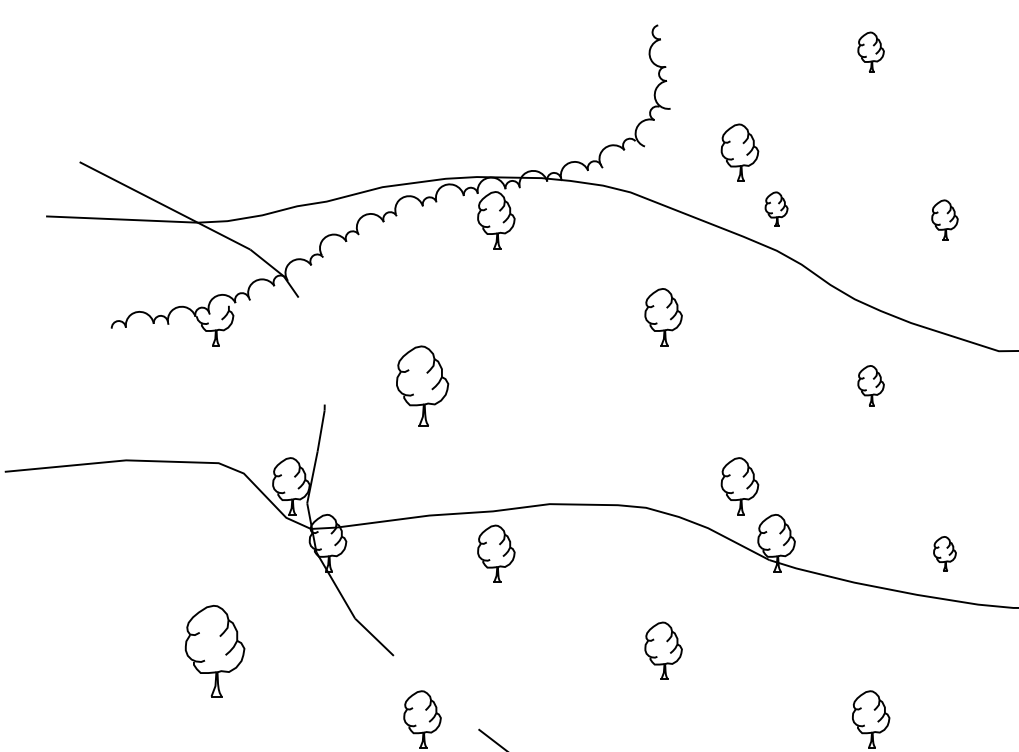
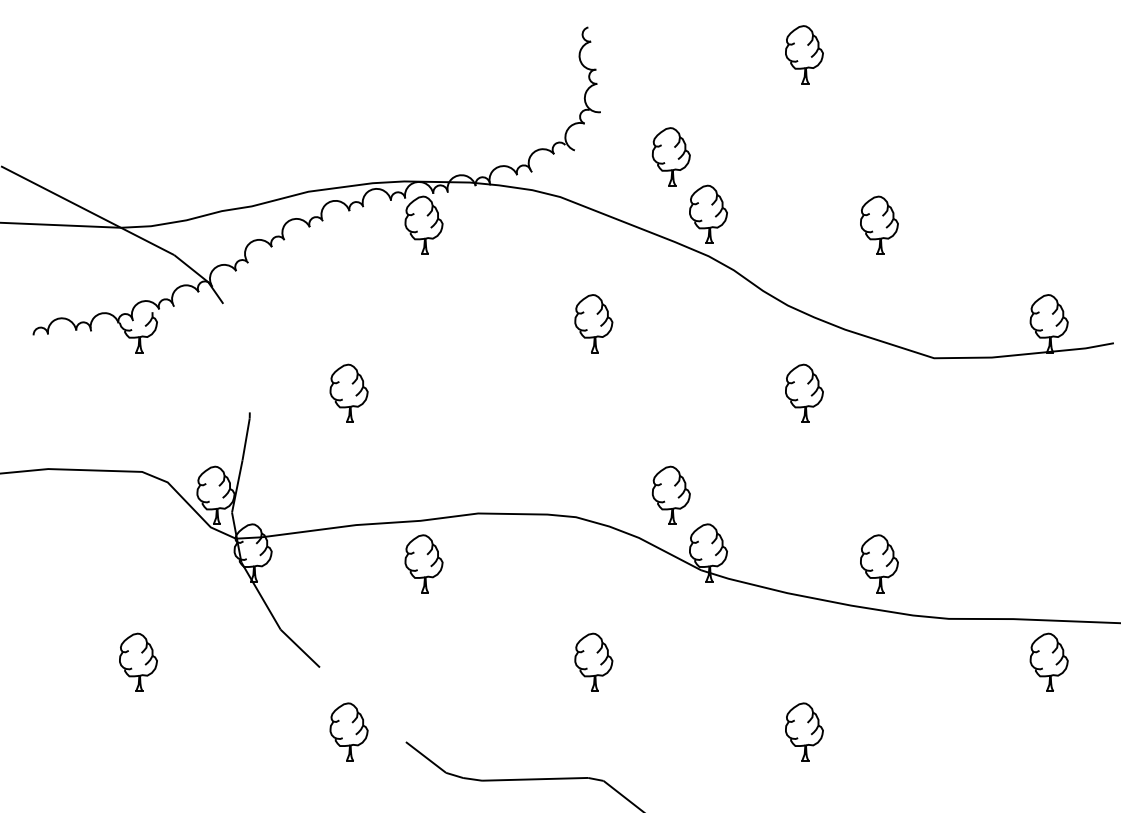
part: (871, 51) -> (804, 54), size x1.43
part: (776, 208) -> (708, 213), size x1.67
part: (945, 219) -> (879, 224), size x1.43
part: (421, 384) -> (348, 392), size x0.71
part: (871, 384) -> (804, 392), size x1.43
part: (945, 553) -> (879, 563), size x1.67
part: (215, 649) -> (138, 661), size x0.62

